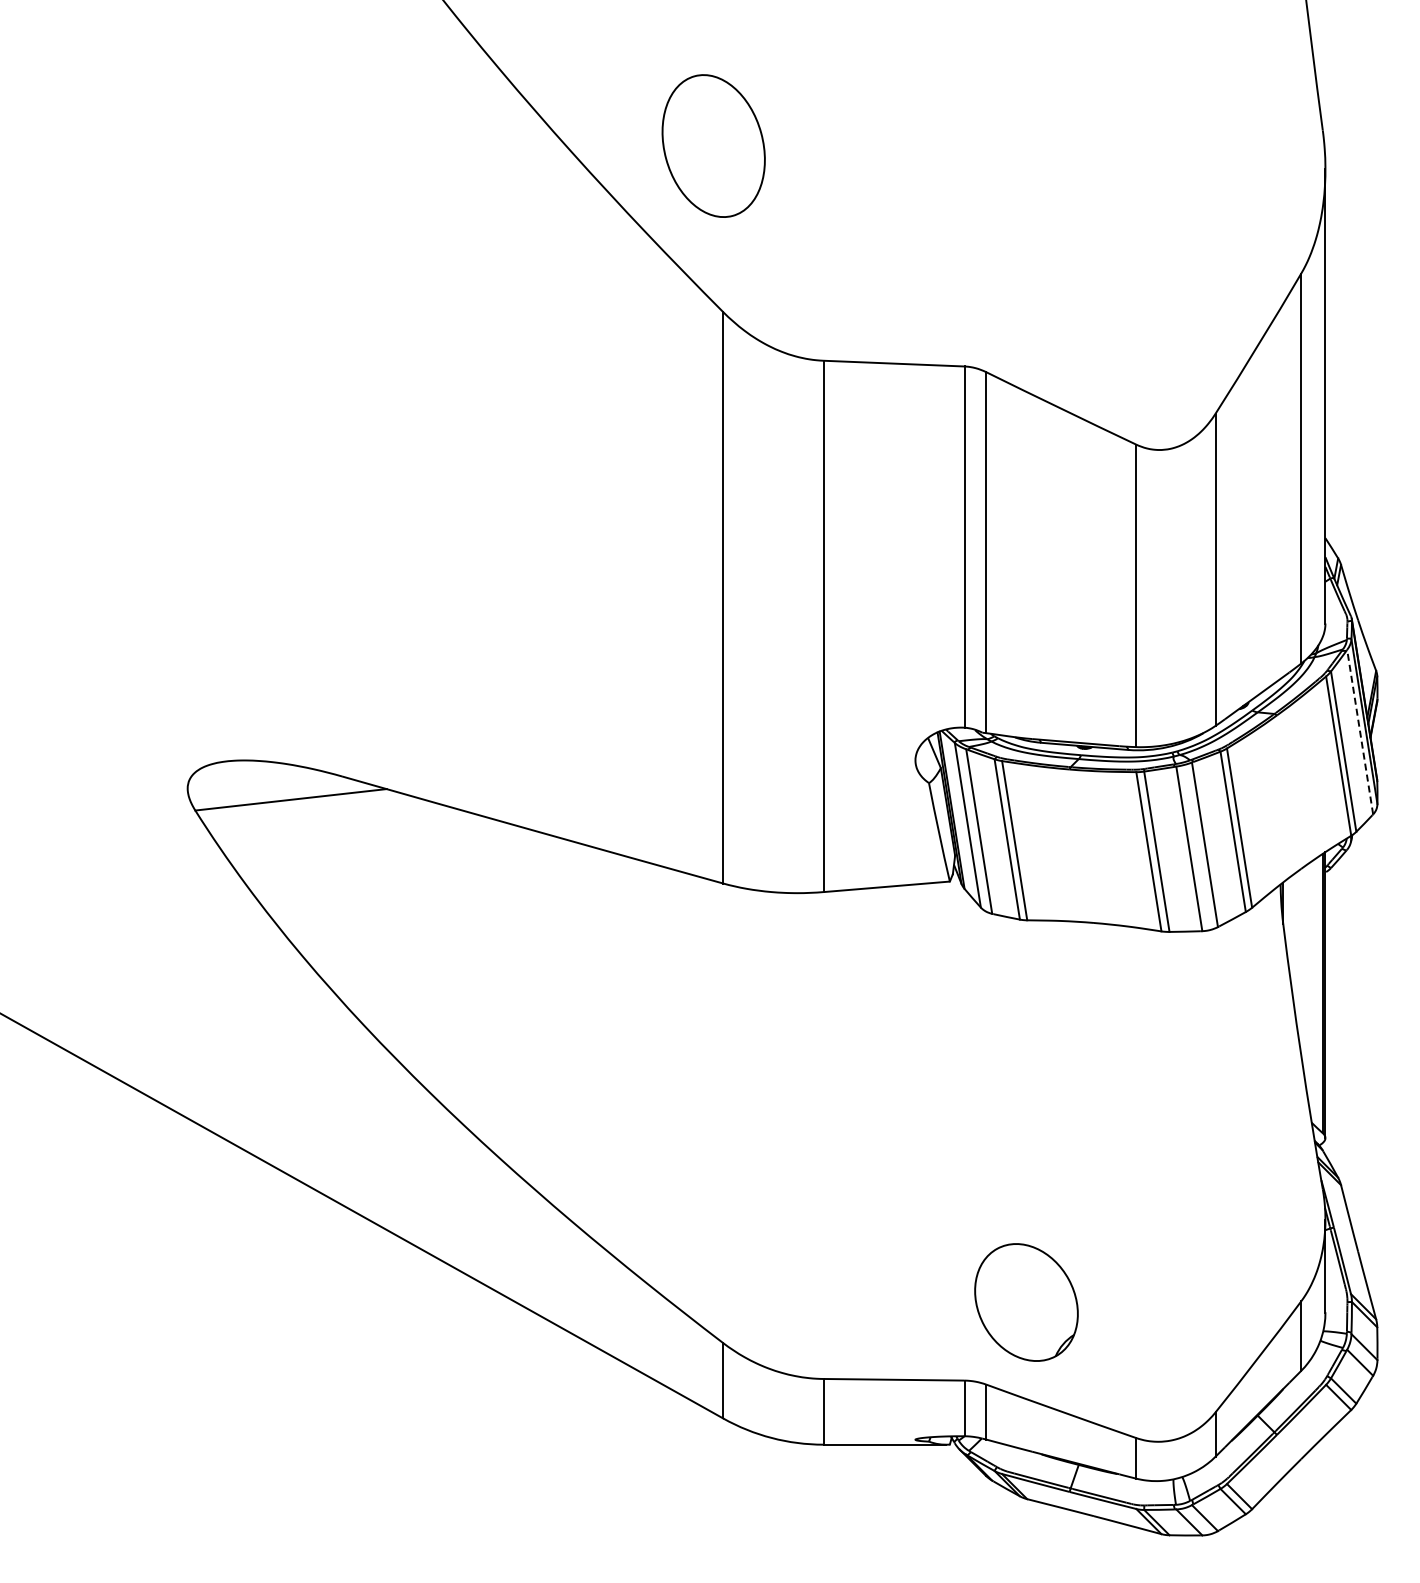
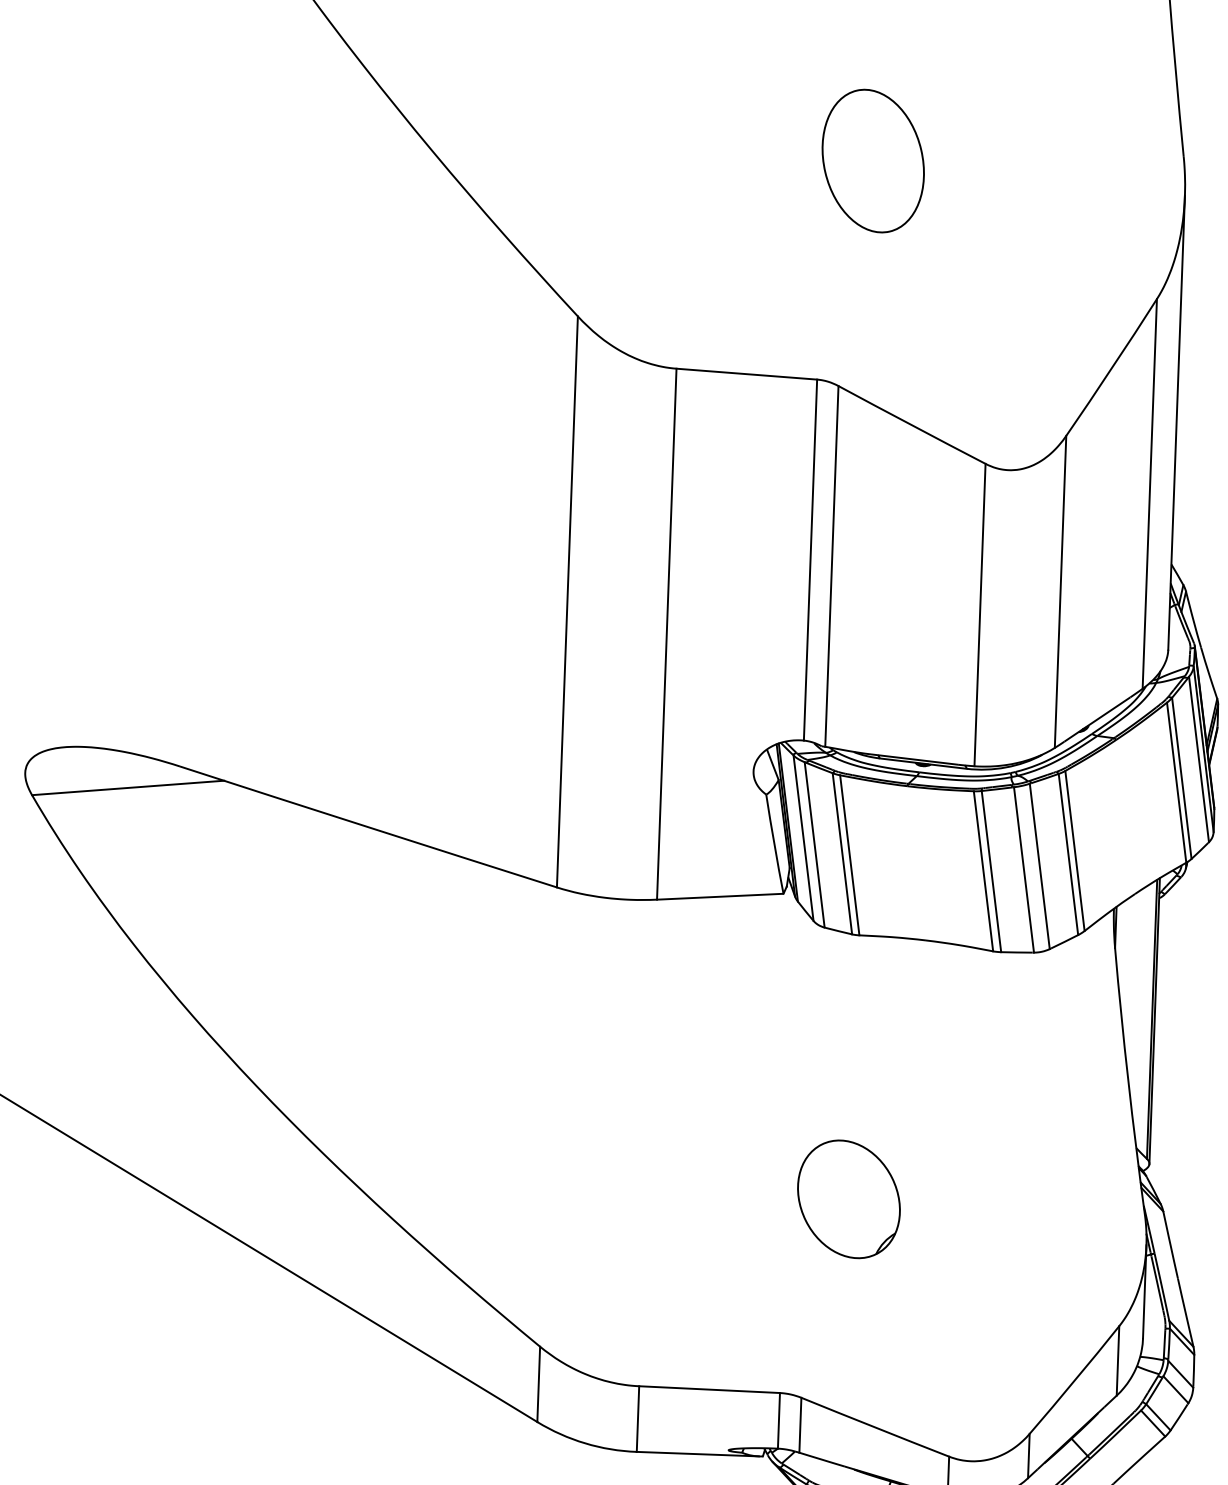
part: (713, 145) -> (873, 160), moved
line: (1360, 731) -> (1199, 758), dashed -> solid
part: (1026, 1302) -> (848, 1199), moved

